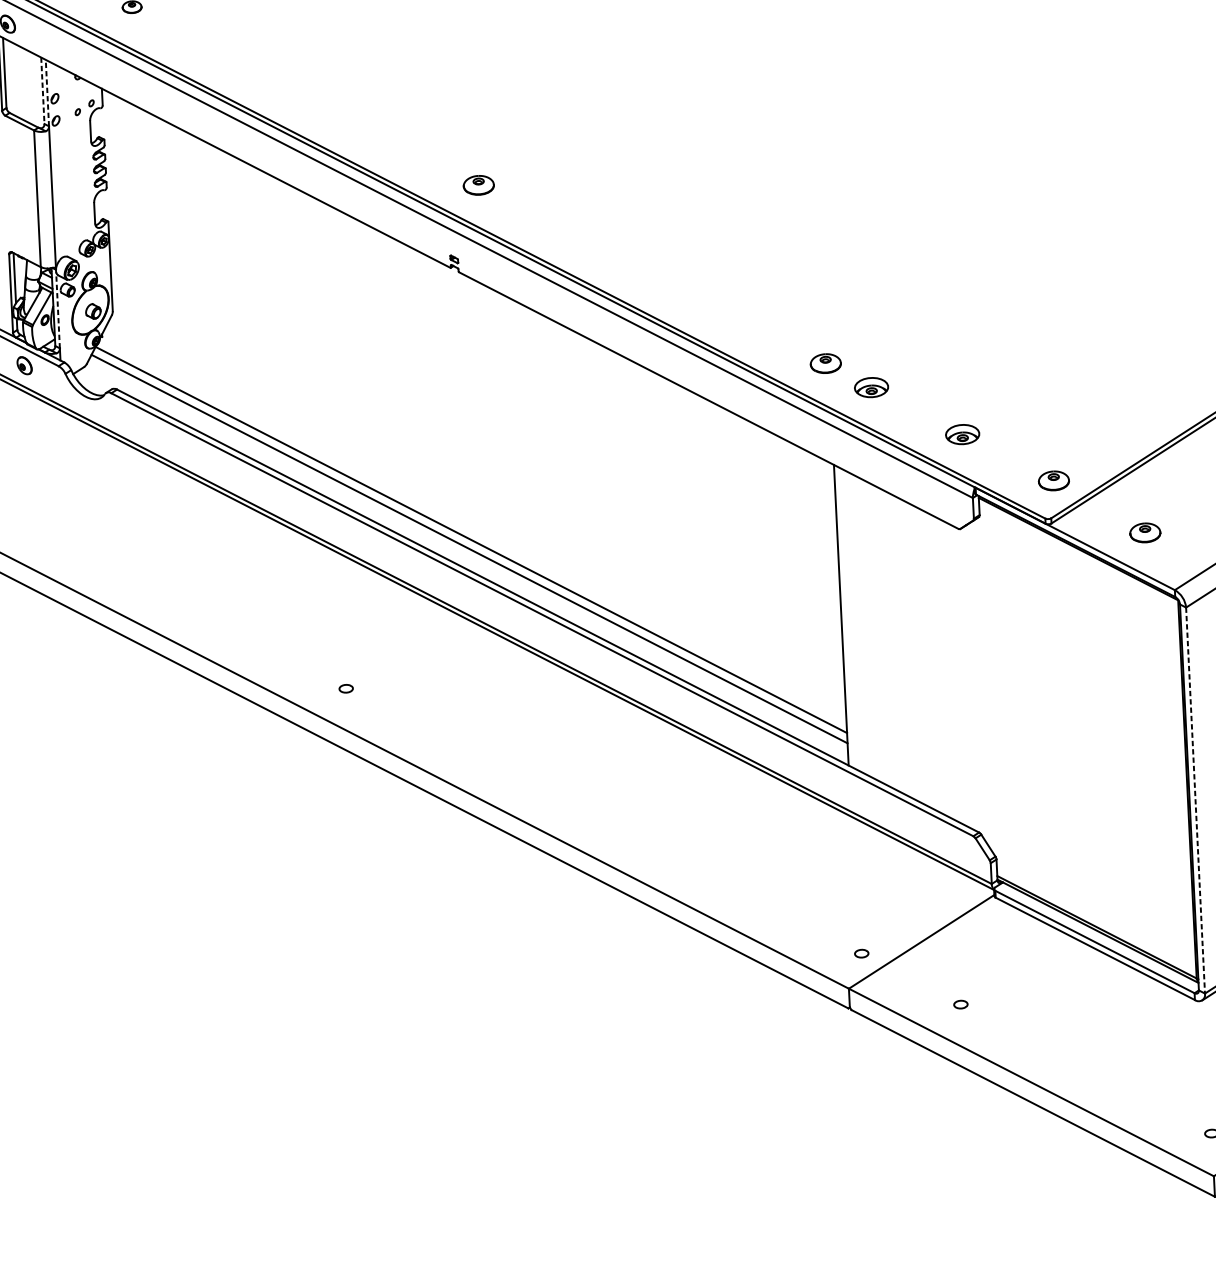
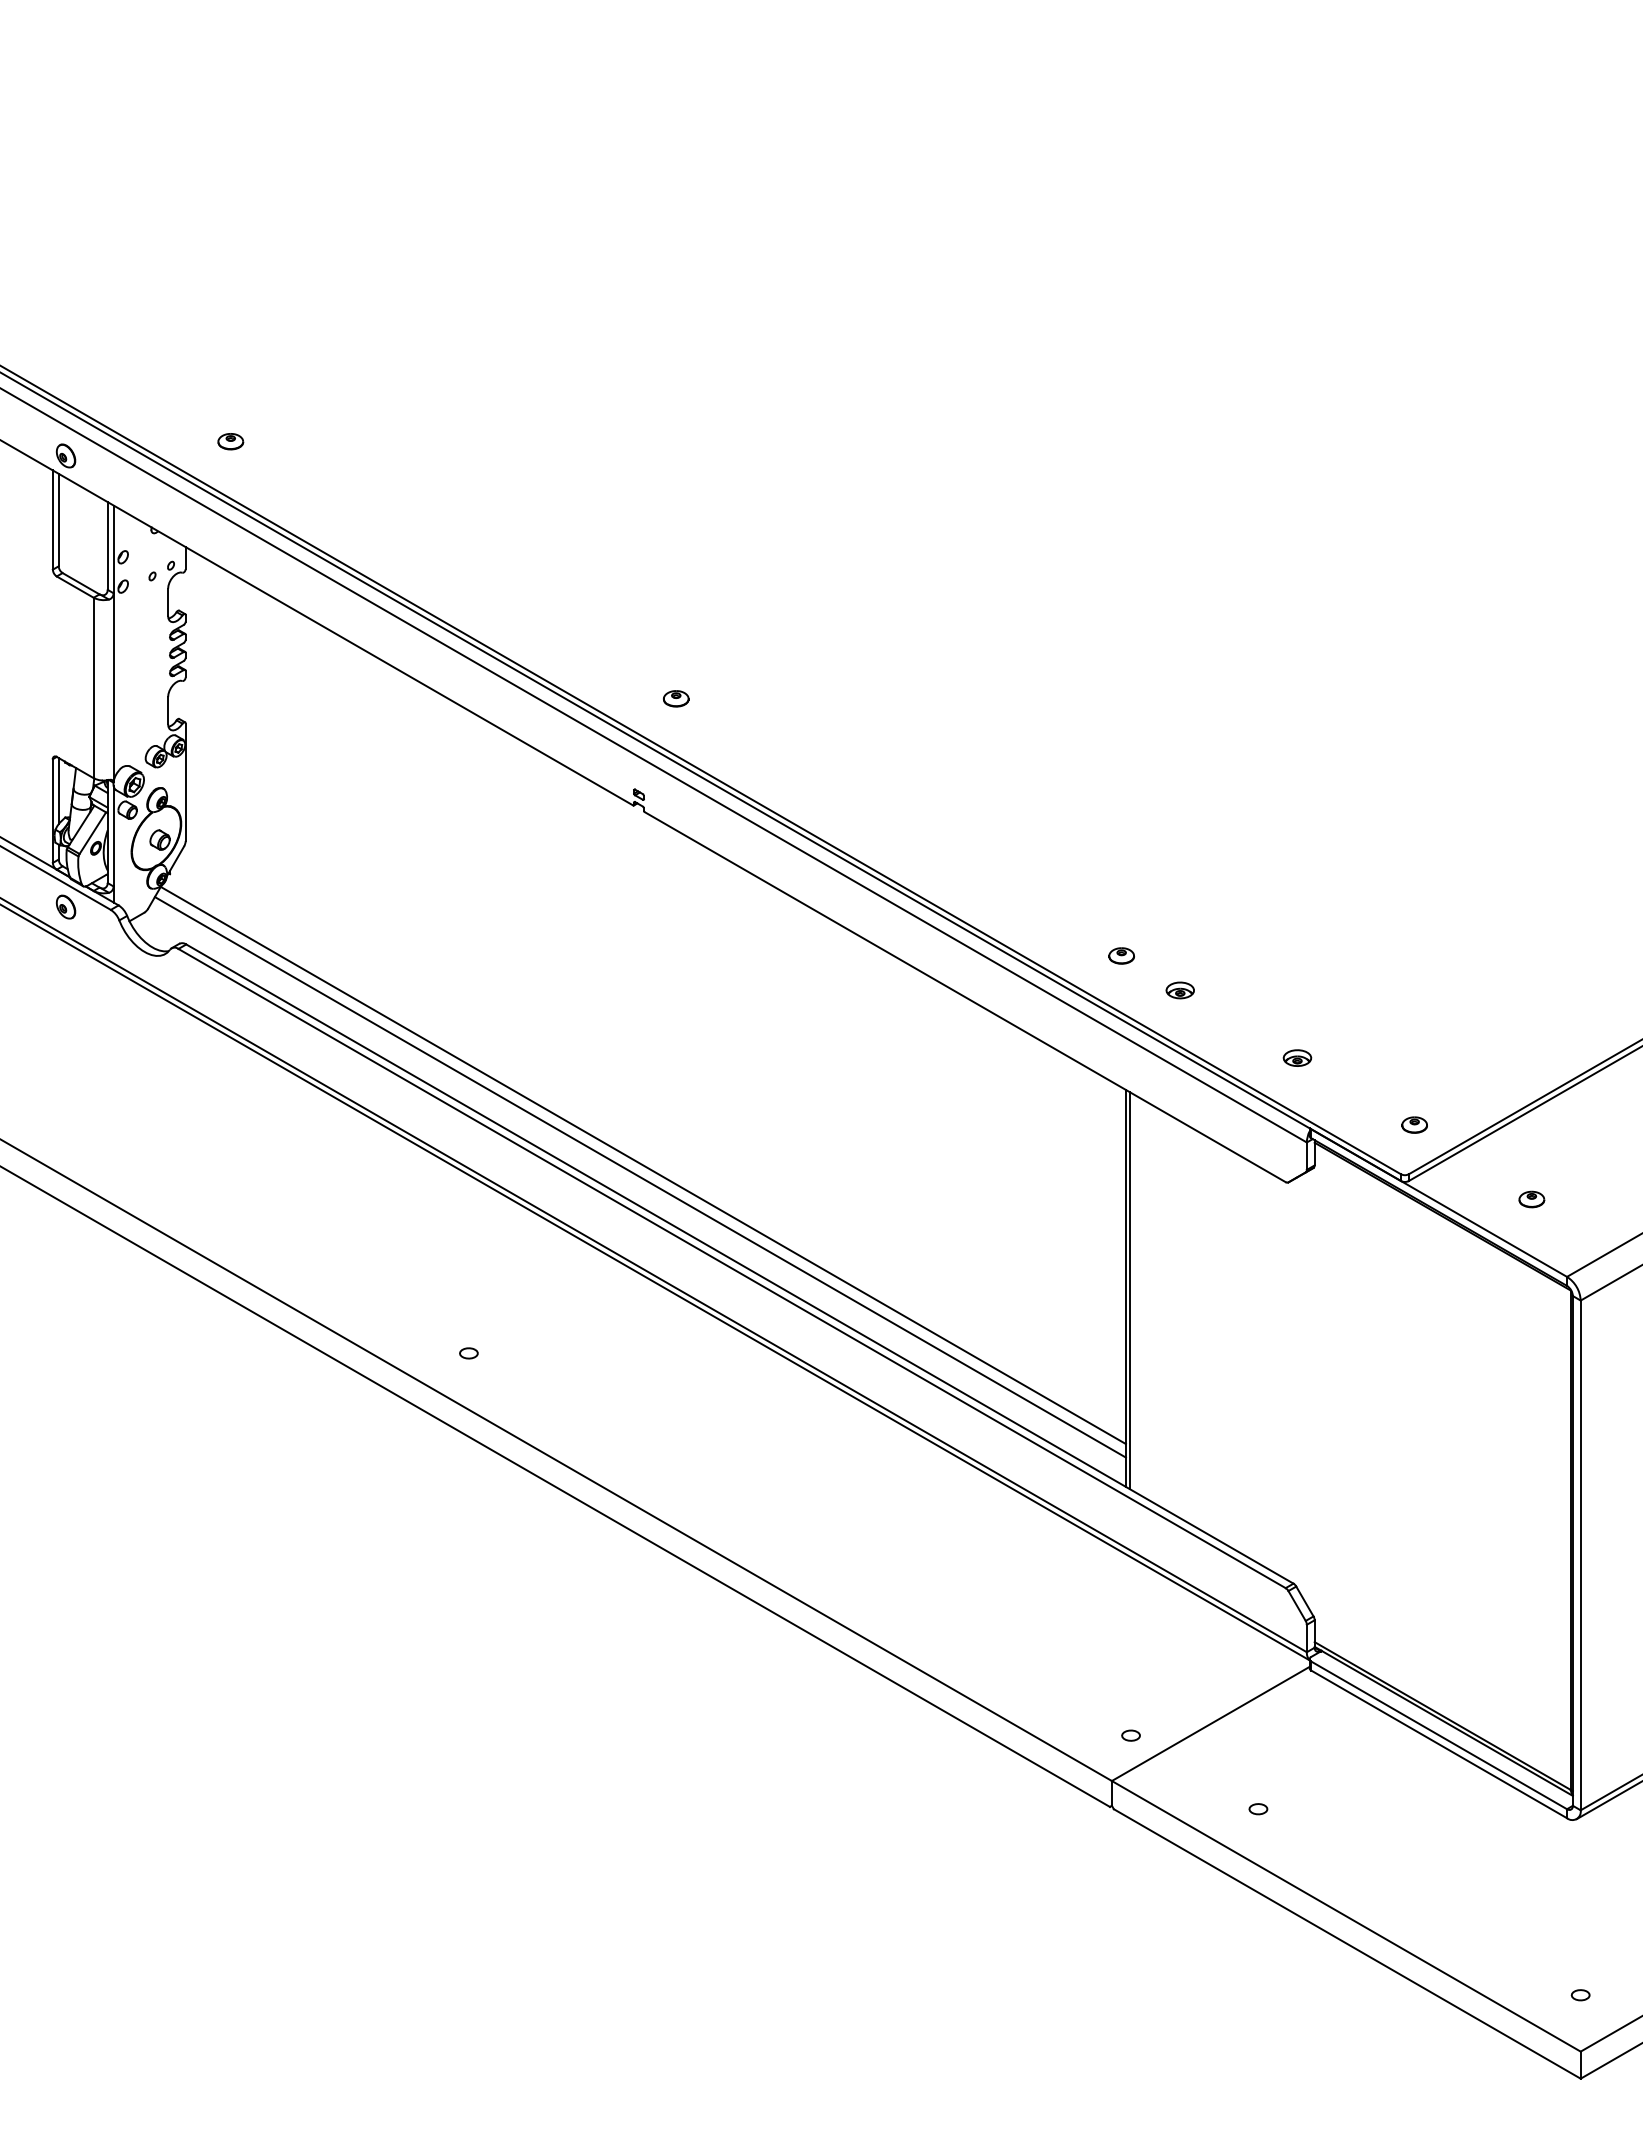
line: (42, 91) -> (107, 546), dashed -> solid
line: (47, 93) -> (113, 549), dashed -> solid
part: (479, 185) -> (676, 698), size x0.62
line: (57, 309) -> (113, 835), dashed -> solid
part: (825, 363) -> (1121, 955), size x0.62
part: (870, 387) -> (1179, 990), size x0.62
part: (962, 434) -> (1297, 1057), size x0.62
part: (1053, 480) -> (1414, 1124), size x0.62
part: (1145, 532) -> (1531, 1199), size x0.62
line: (844, 616) -> (1130, 1290), added
line: (1195, 800) -> (1580, 1555), dashed -> solid

